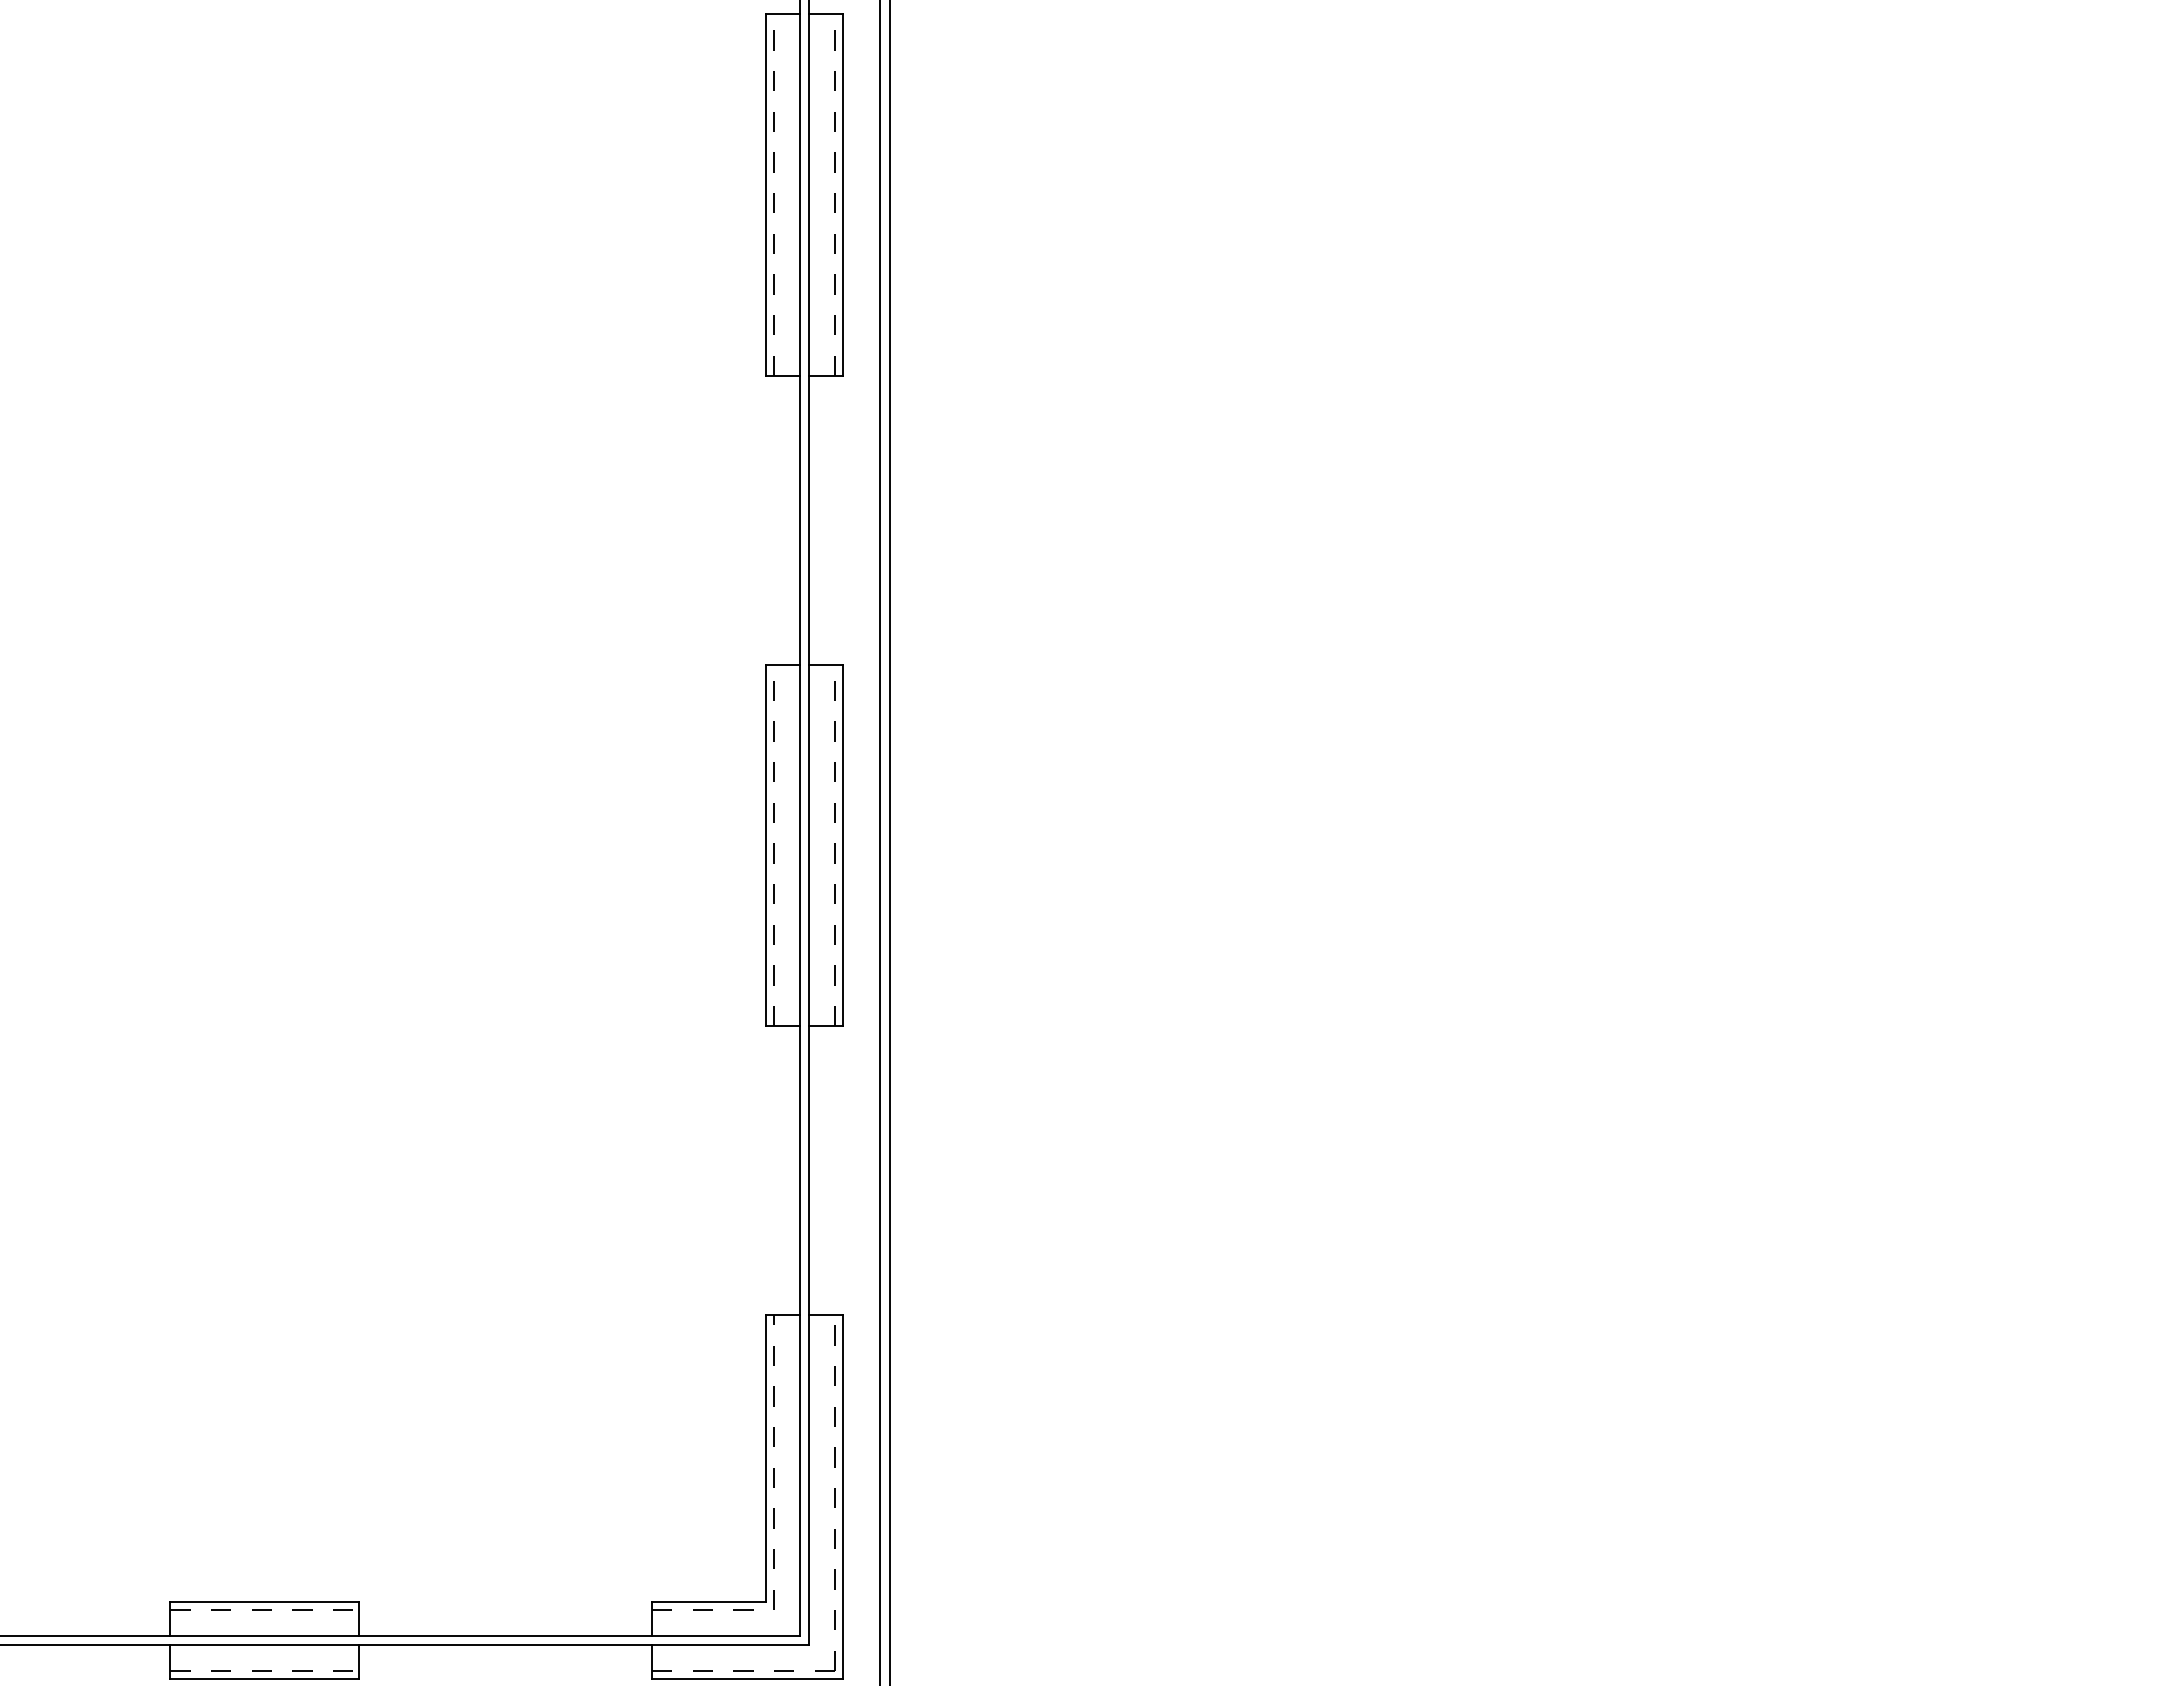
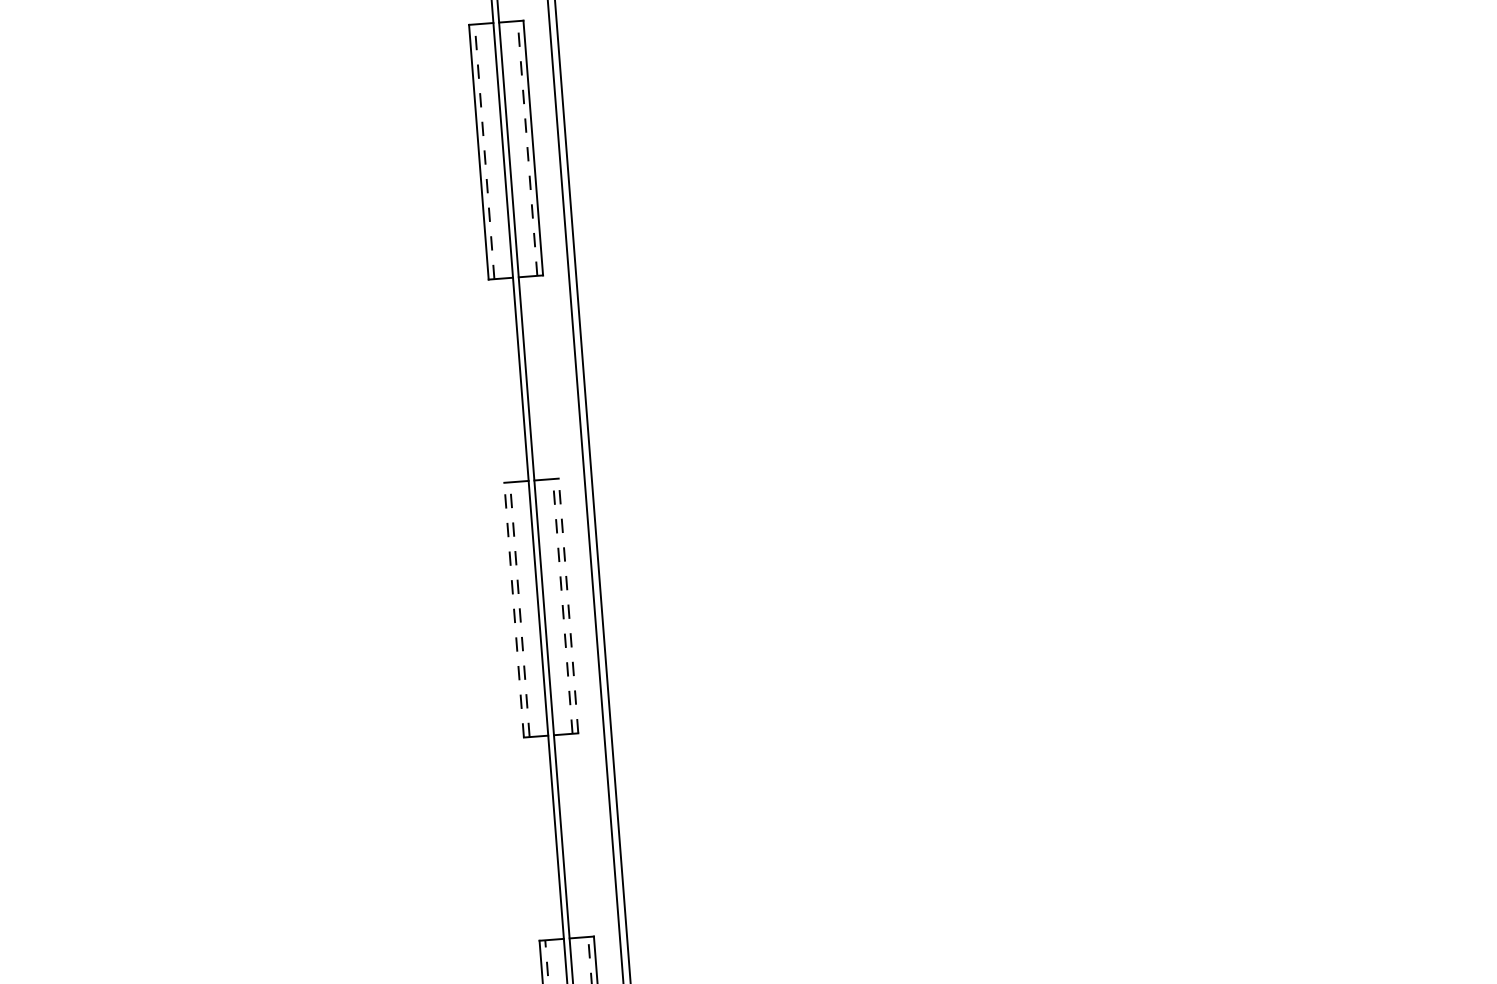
line: (765, 845) -> (513, 610), solid -> dashed
line: (843, 845) -> (568, 605), solid -> dashed

